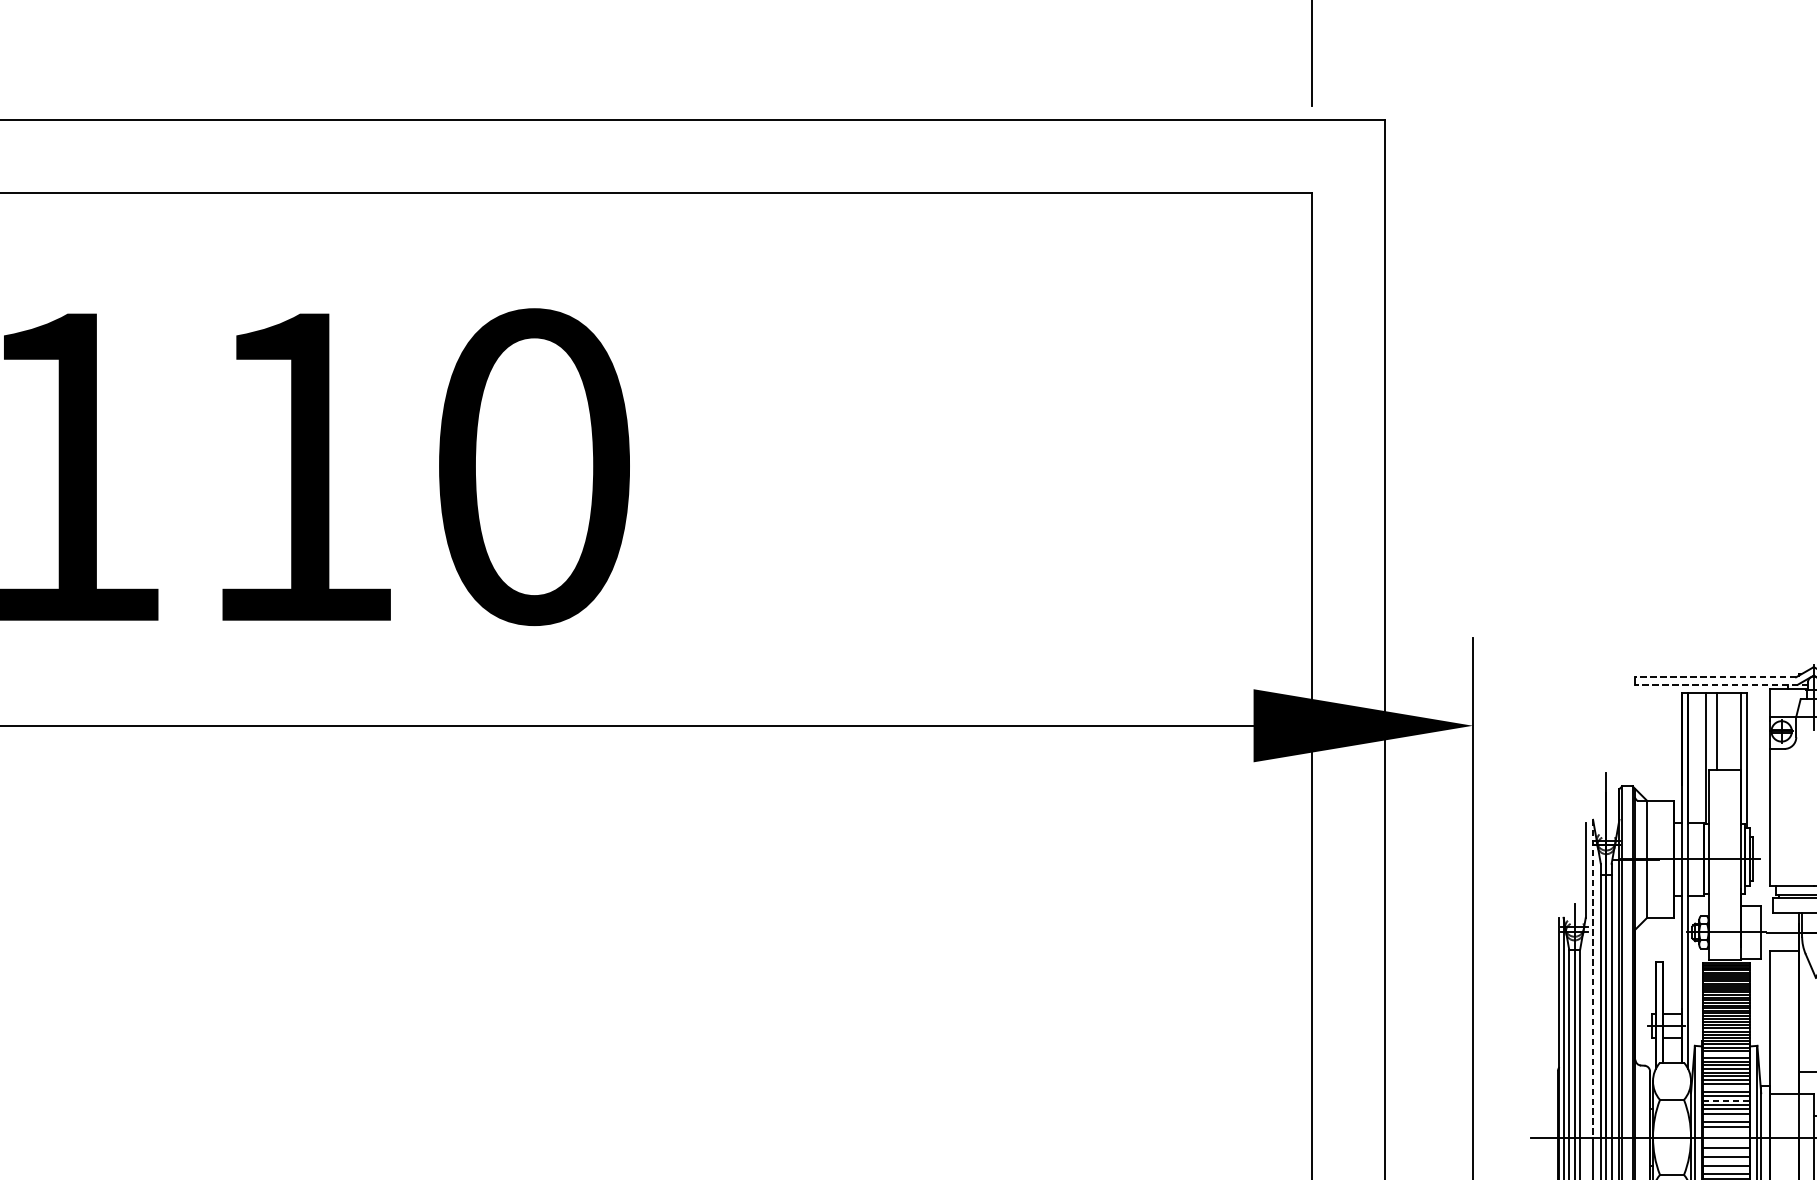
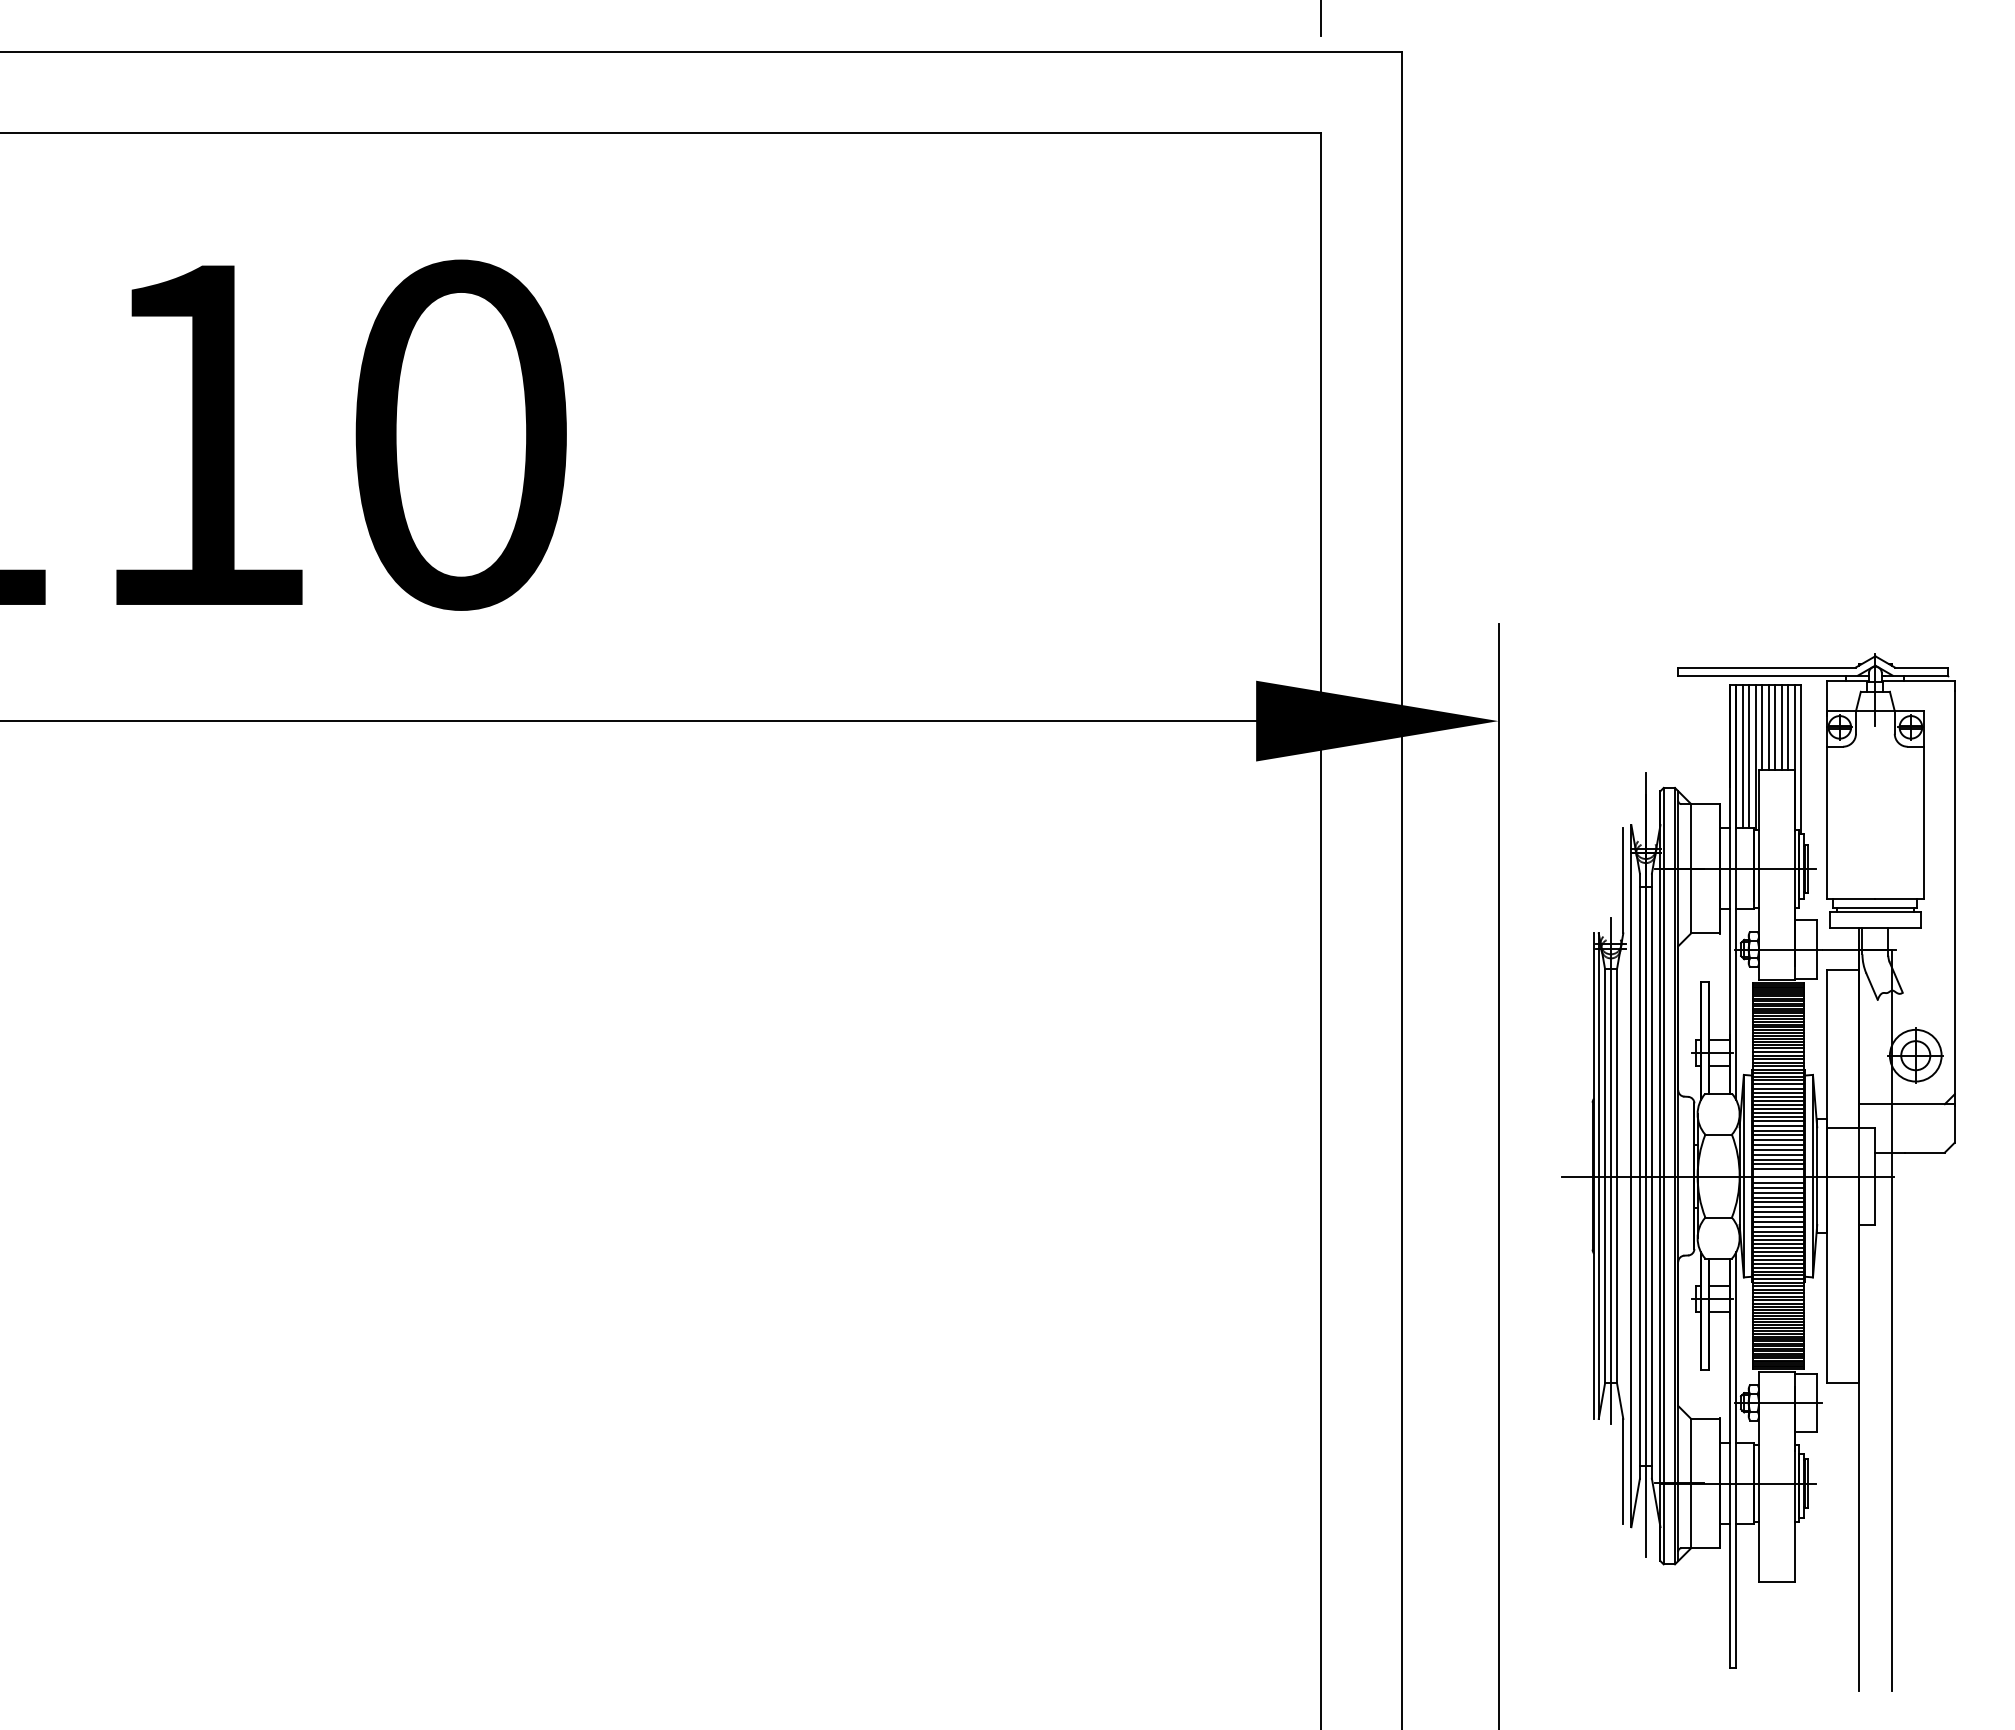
line: (1716, 677) -> (1767, 667), dashed -> solid
line: (1721, 684) -> (1773, 675), dashed -> solid
line: (1711, 731) -> (1762, 727), added
line: (1723, 731) -> (1775, 727), added
line: (1728, 731) -> (1781, 727), added
line: (1735, 731) -> (1788, 727), added
line: (1693, 757) -> (1742, 756), added
line: (1699, 757) -> (1749, 756), added
line: (1593, 978) -> (1631, 1000), dashed -> solid
line: (1726, 1054) -> (1778, 1084), added
line: (1726, 1087) -> (1778, 1120), added
line: (1726, 1100) -> (1778, 1135), dashed -> solid
line: (1726, 1117) -> (1778, 1154), added
line: (1726, 1131) -> (1778, 1169), added
line: (1726, 1144) -> (1778, 1183), added
line: (1726, 1152) -> (1778, 1192), added
line: (1726, 1161) -> (1778, 1202), added
line: (1726, 1170) -> (1778, 1212), added

